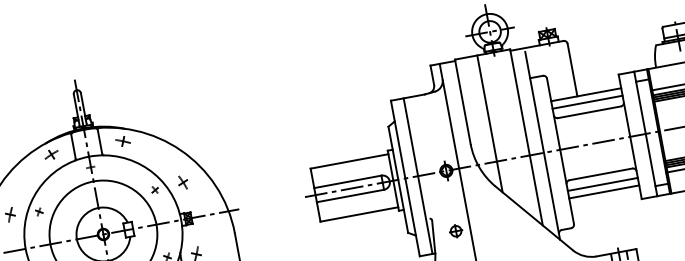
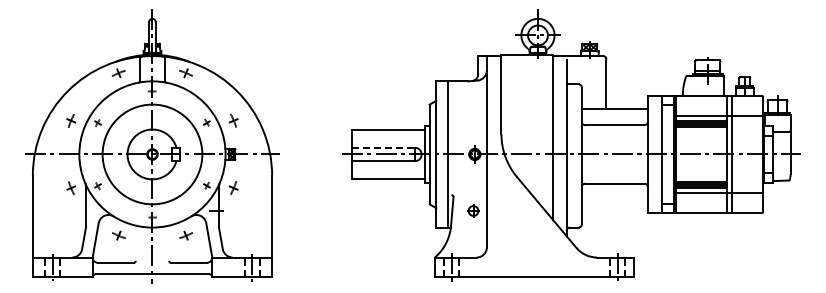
line: (587, 101) -> (614, 115), removed
line: (489, 123) -> (522, 118), removed
line: (347, 181) -> (383, 147), solid -> dashed
line: (602, 184) -> (614, 193), removed
line: (604, 192) -> (614, 200), removed

